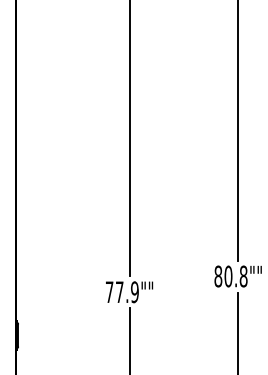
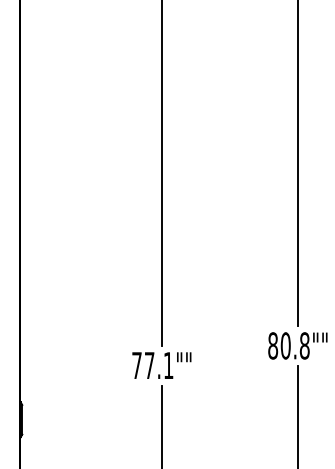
text: (134, 292) -> (168, 365), 77.9"" -> 77.1""

